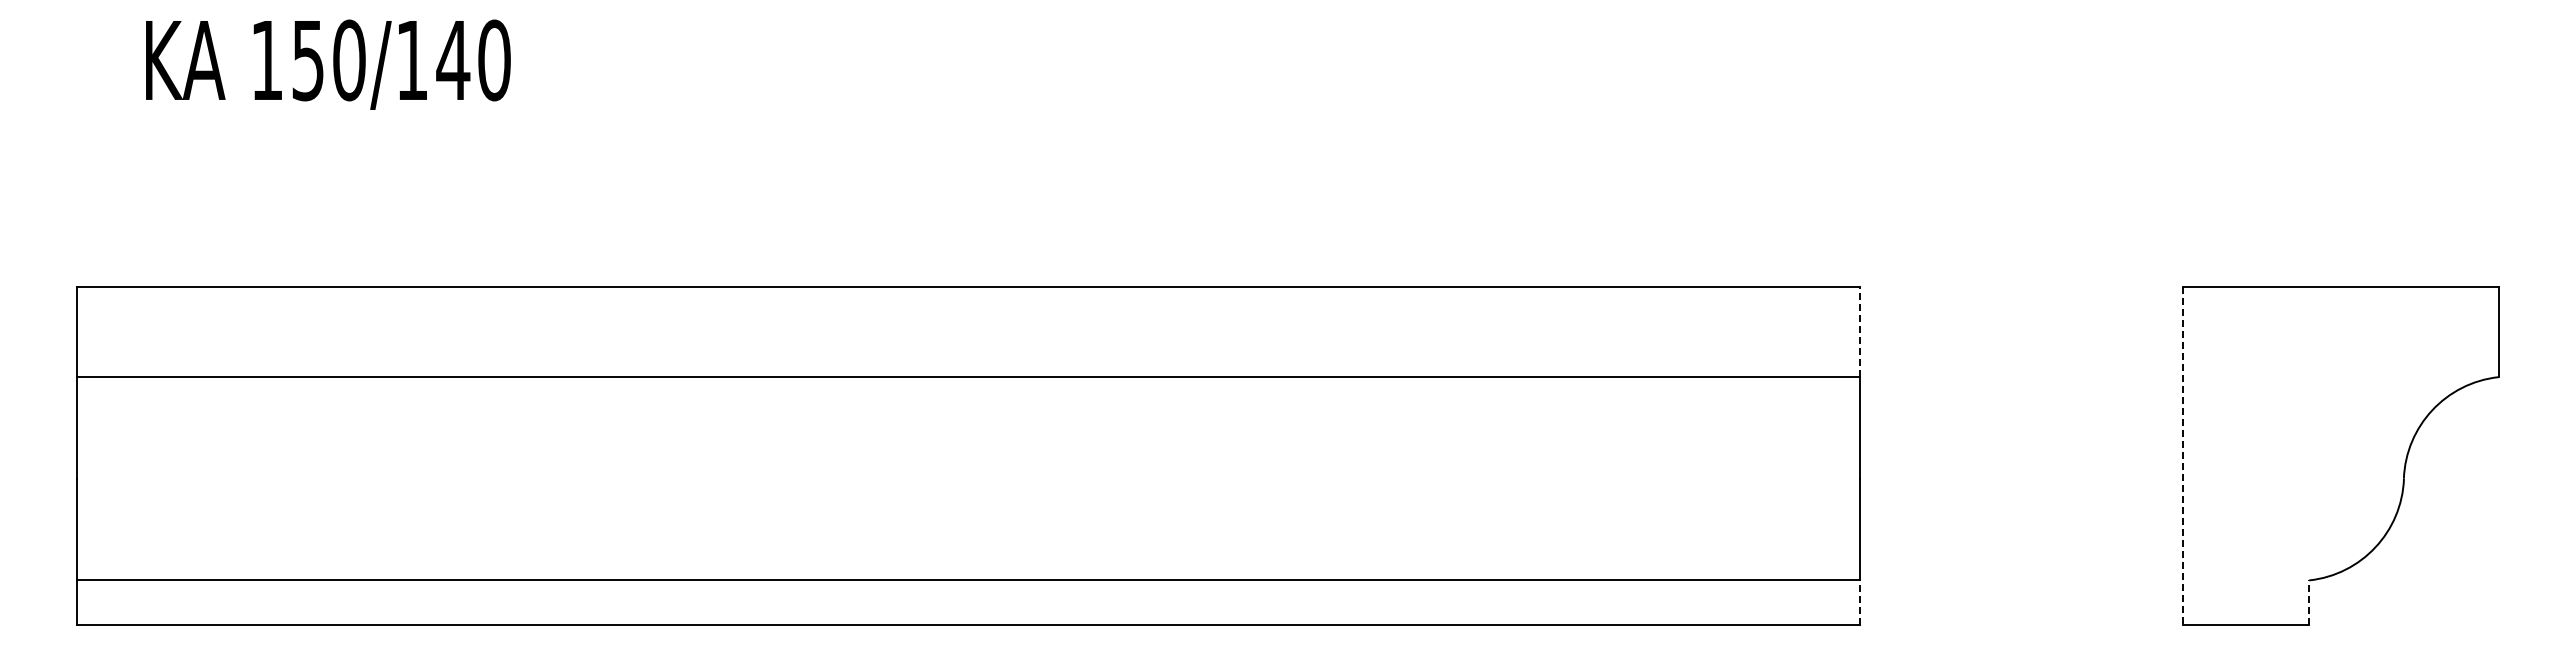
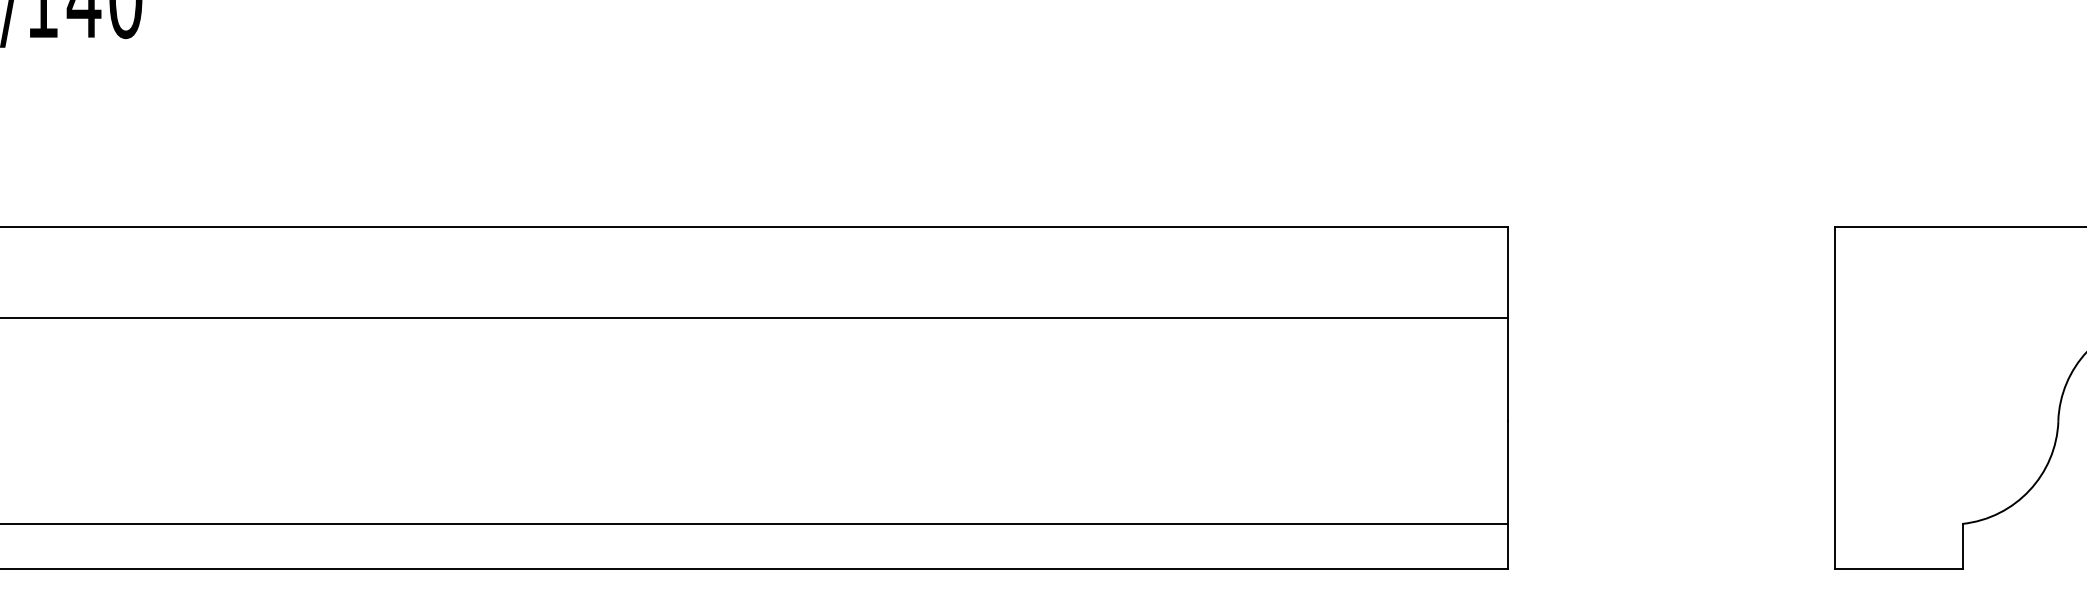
line: (1859, 331) -> (1507, 271), dashed -> solid
line: (2182, 456) -> (1834, 398), dashed -> solid
line: (1859, 602) -> (1507, 546), dashed -> solid
line: (2309, 602) -> (1962, 546), dashed -> solid

